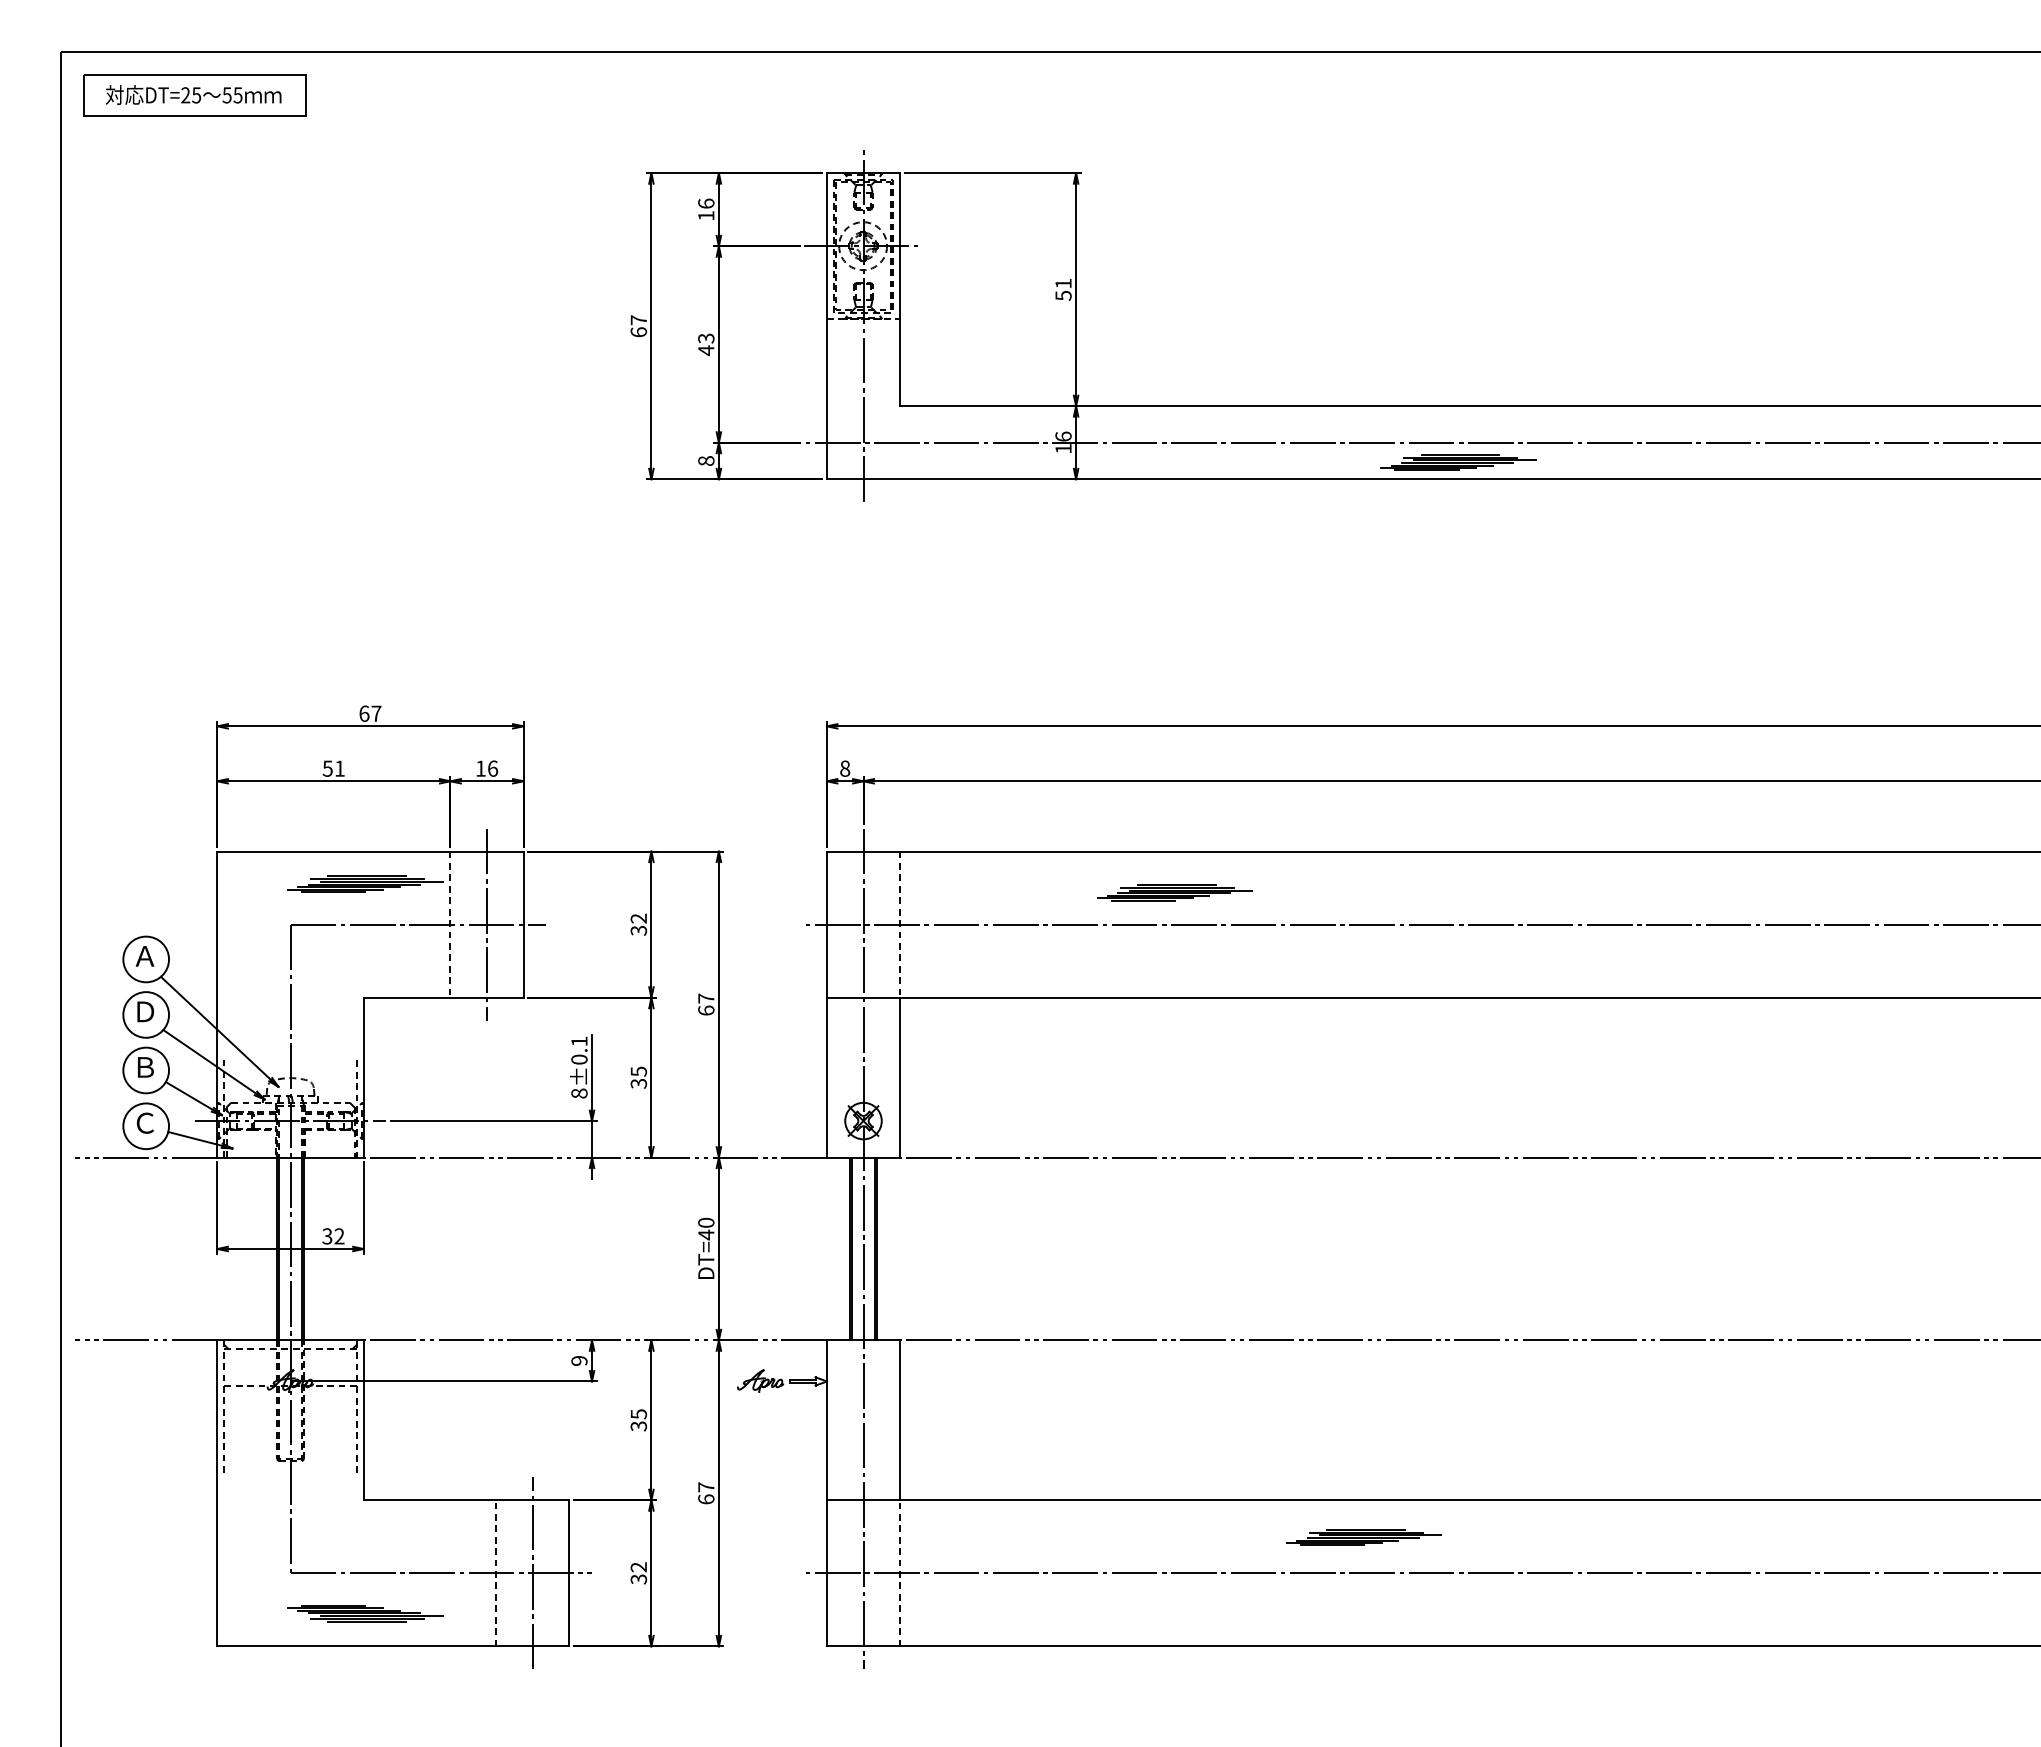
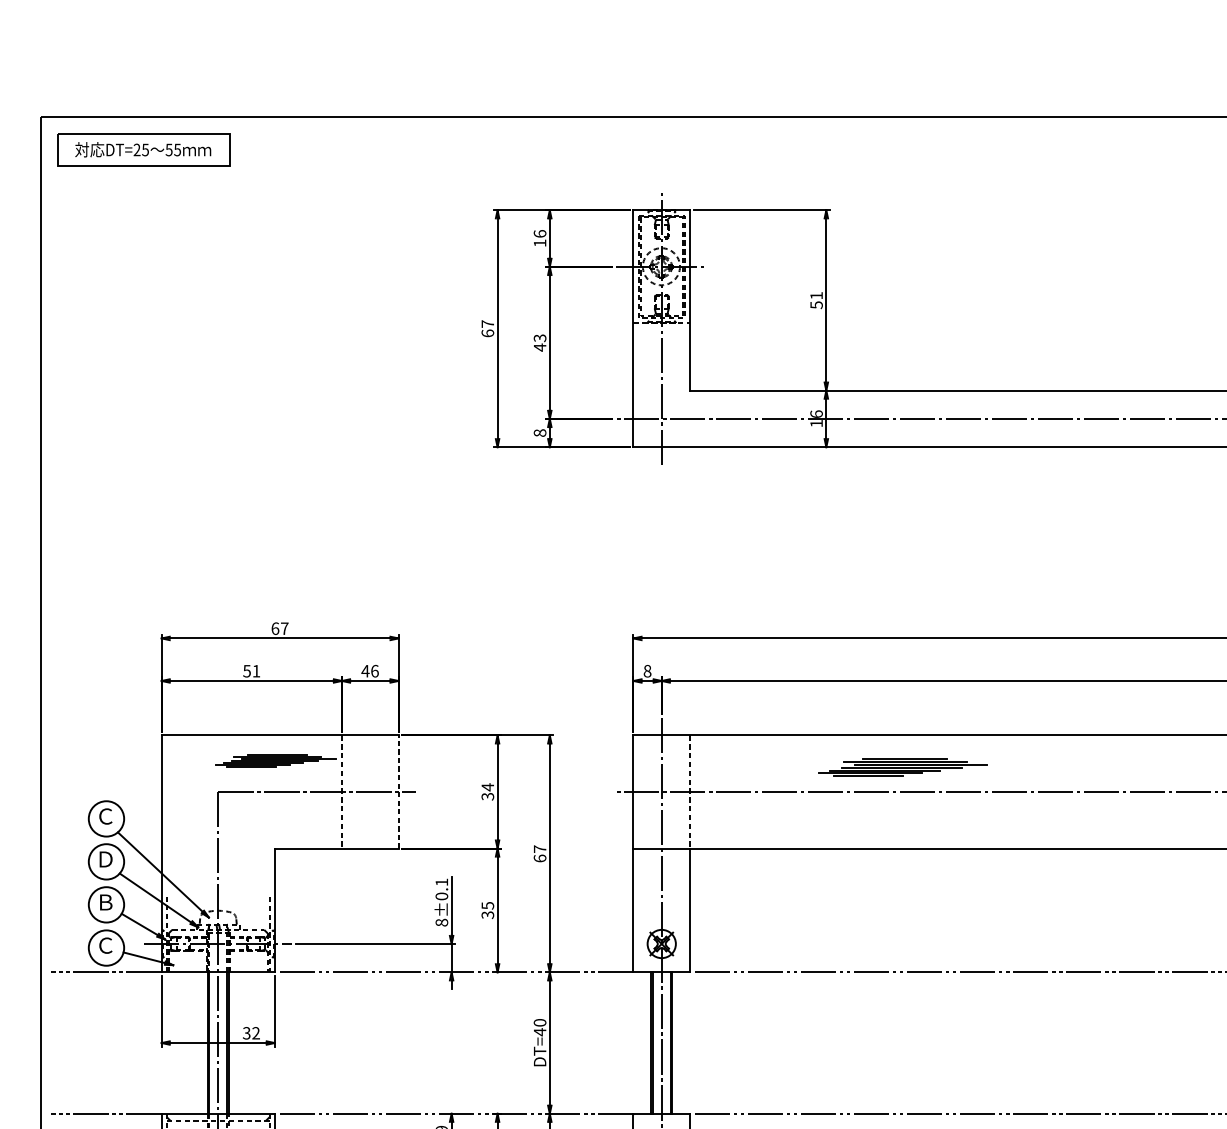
part: (1458, 462) -> (1122, 434), removed
text: (480, 768) -> (365, 671), 16 -> 46
part: (1174, 892) -> (902, 767), size x1.4
text: (638, 918) -> (487, 787), 32 -> 34
line: (486, 924) -> (369, 791), removed
line: (523, 924) -> (398, 791), solid -> dashed
text: (144, 955) -> (105, 815), Ａ -> Ｃ

